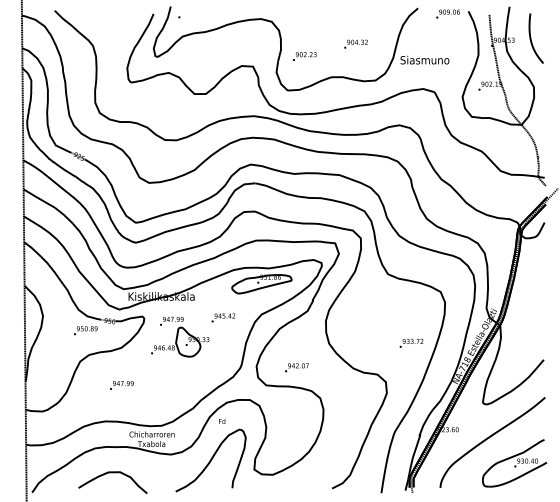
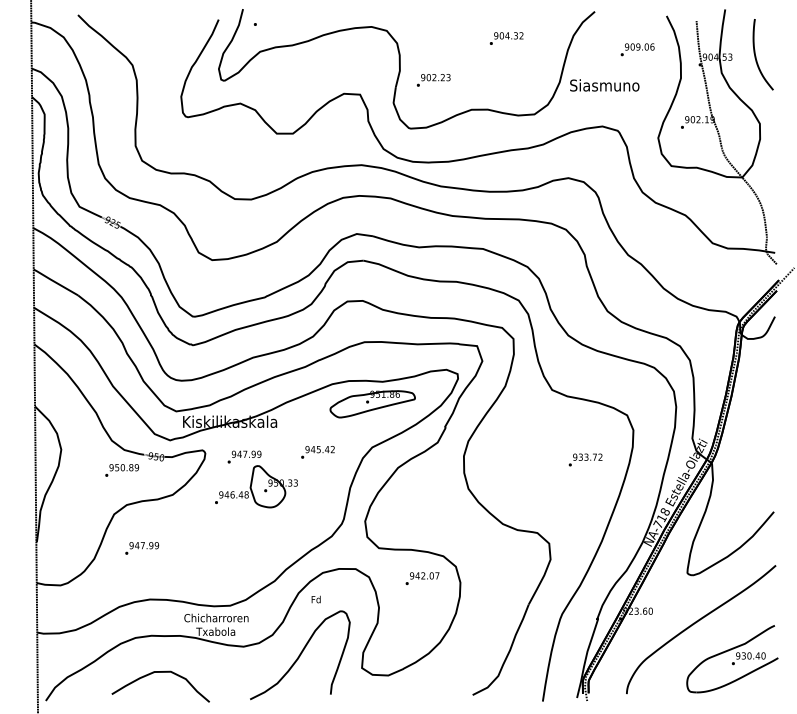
text: (447, 13) -> (636, 48), moved
text: (355, 43) -> (505, 37), moved
text: (411, 343) -> (585, 460), moved
text: (296, 367) -> (421, 578), moved
text: (121, 385) -> (141, 548), moved

